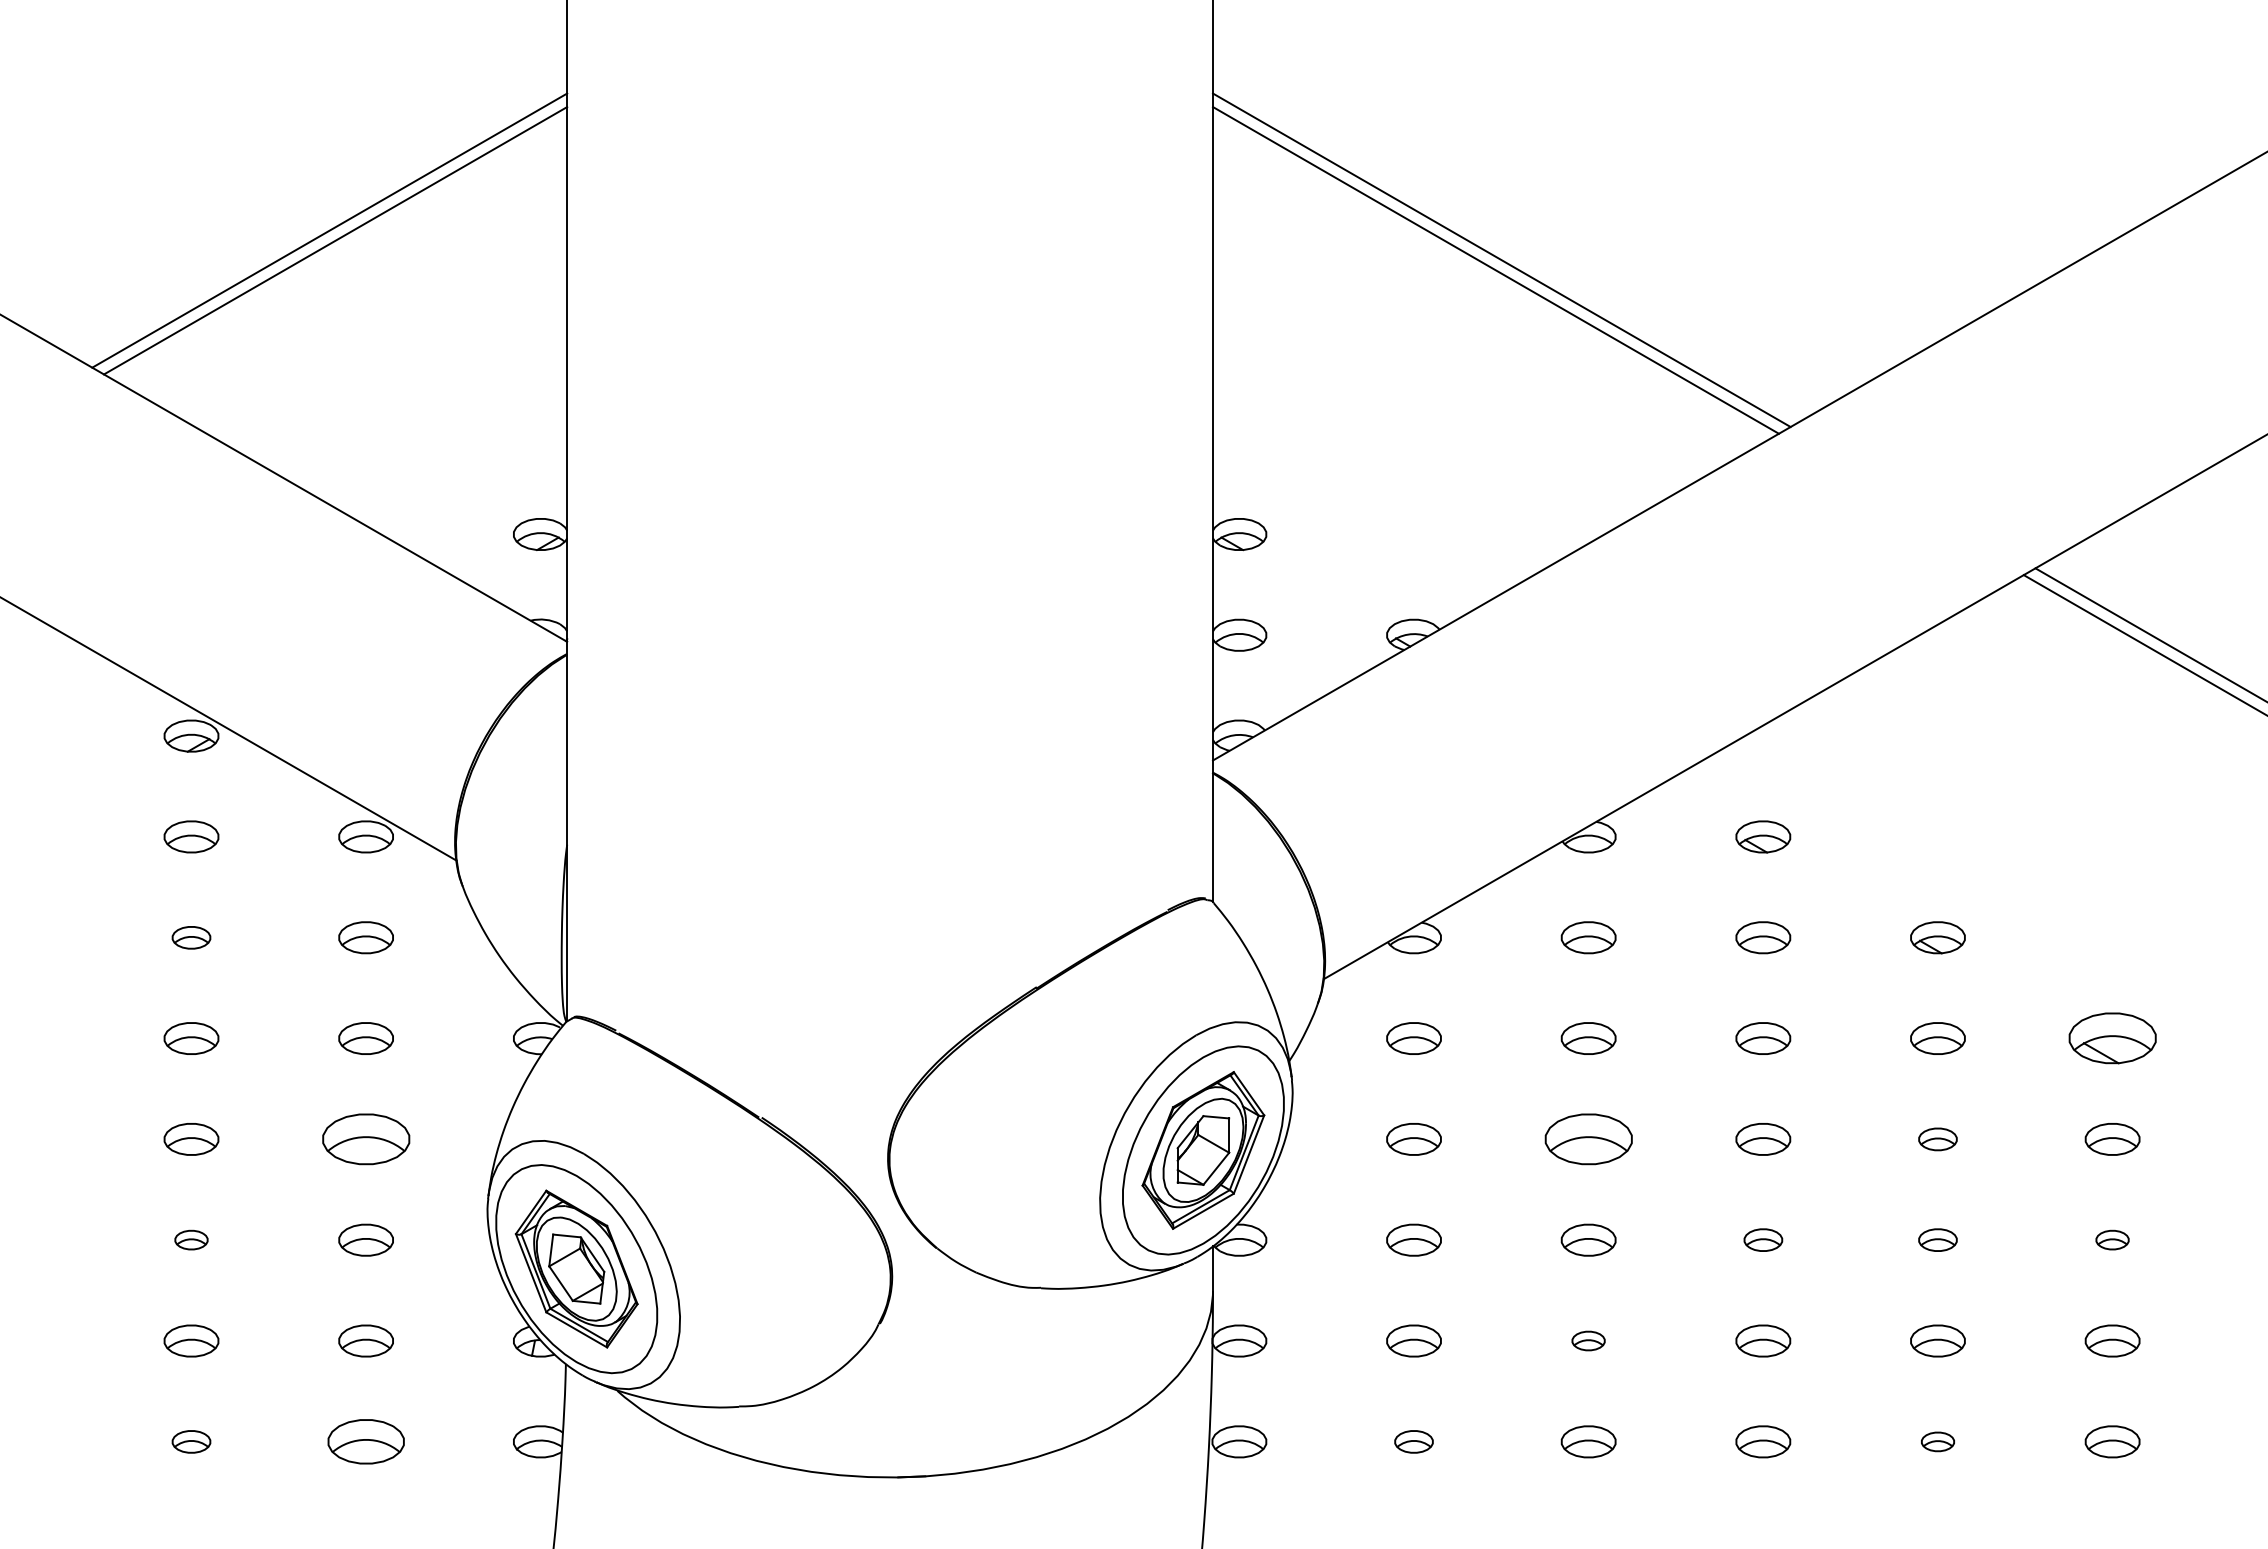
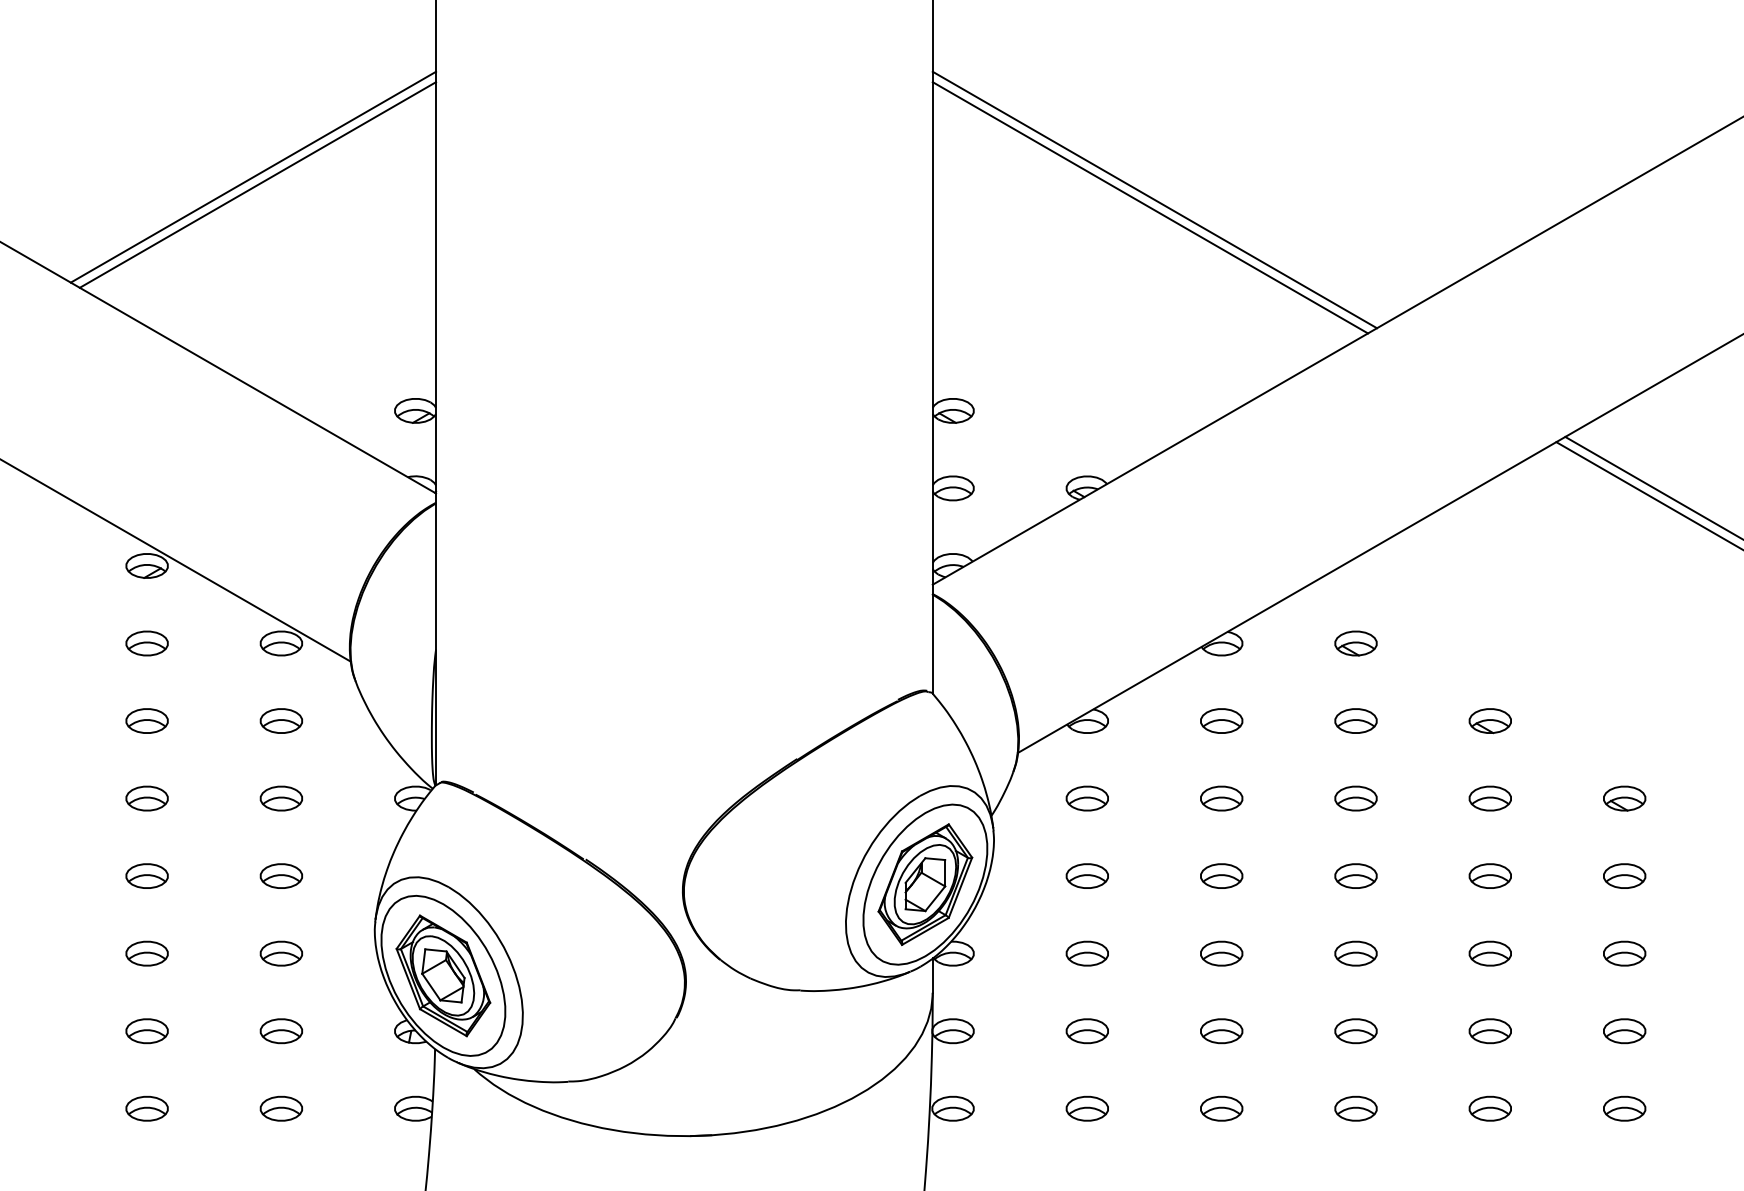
part: (191, 937) -> (147, 720), size x1.43
part: (2112, 1038) -> (1624, 798), size x0.62
part: (365, 1139) -> (280, 876), size x0.62
part: (1588, 1139) -> (1221, 876), size x0.62
part: (1937, 1139) -> (1489, 876), size x1.43
part: (191, 1239) -> (147, 953), size x1.67
part: (1763, 1239) -> (1356, 953), size x1.43
part: (1937, 1239) -> (1489, 953), size x1.43
part: (2112, 1239) -> (1624, 953), size x1.67
part: (1588, 1340) -> (1221, 1030), size x1.67
part: (191, 1441) -> (147, 1108), size x1.43
part: (365, 1441) -> (280, 1108), size x0.71
part: (1413, 1441) -> (1086, 1108), size x1.43
part: (1937, 1441) -> (1489, 1108), size x1.67

